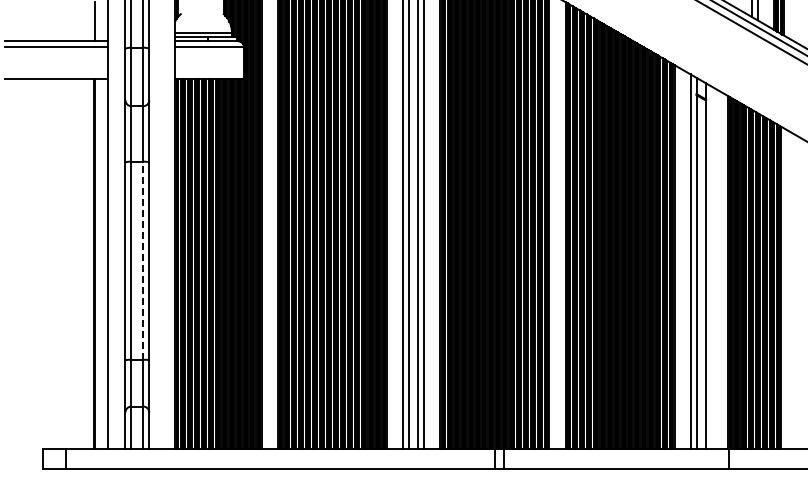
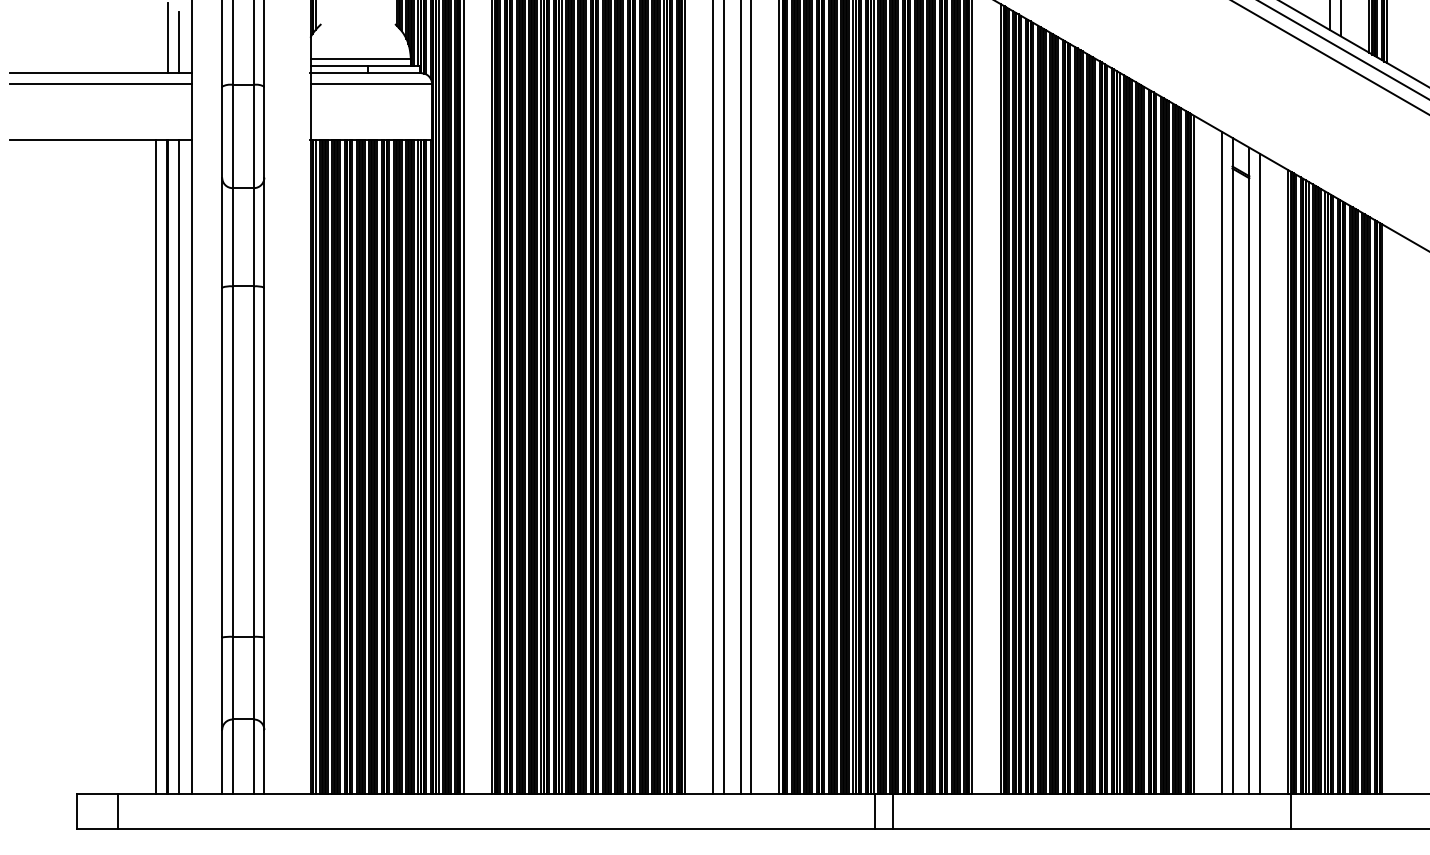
line: (101, 23) -> (179, 41), added
line: (143, 260) -> (254, 461), dashed -> solid
line: (88, 263) -> (156, 466), added
line: (101, 263) -> (179, 466), added
line: (711, 267) -> (1259, 473), added

